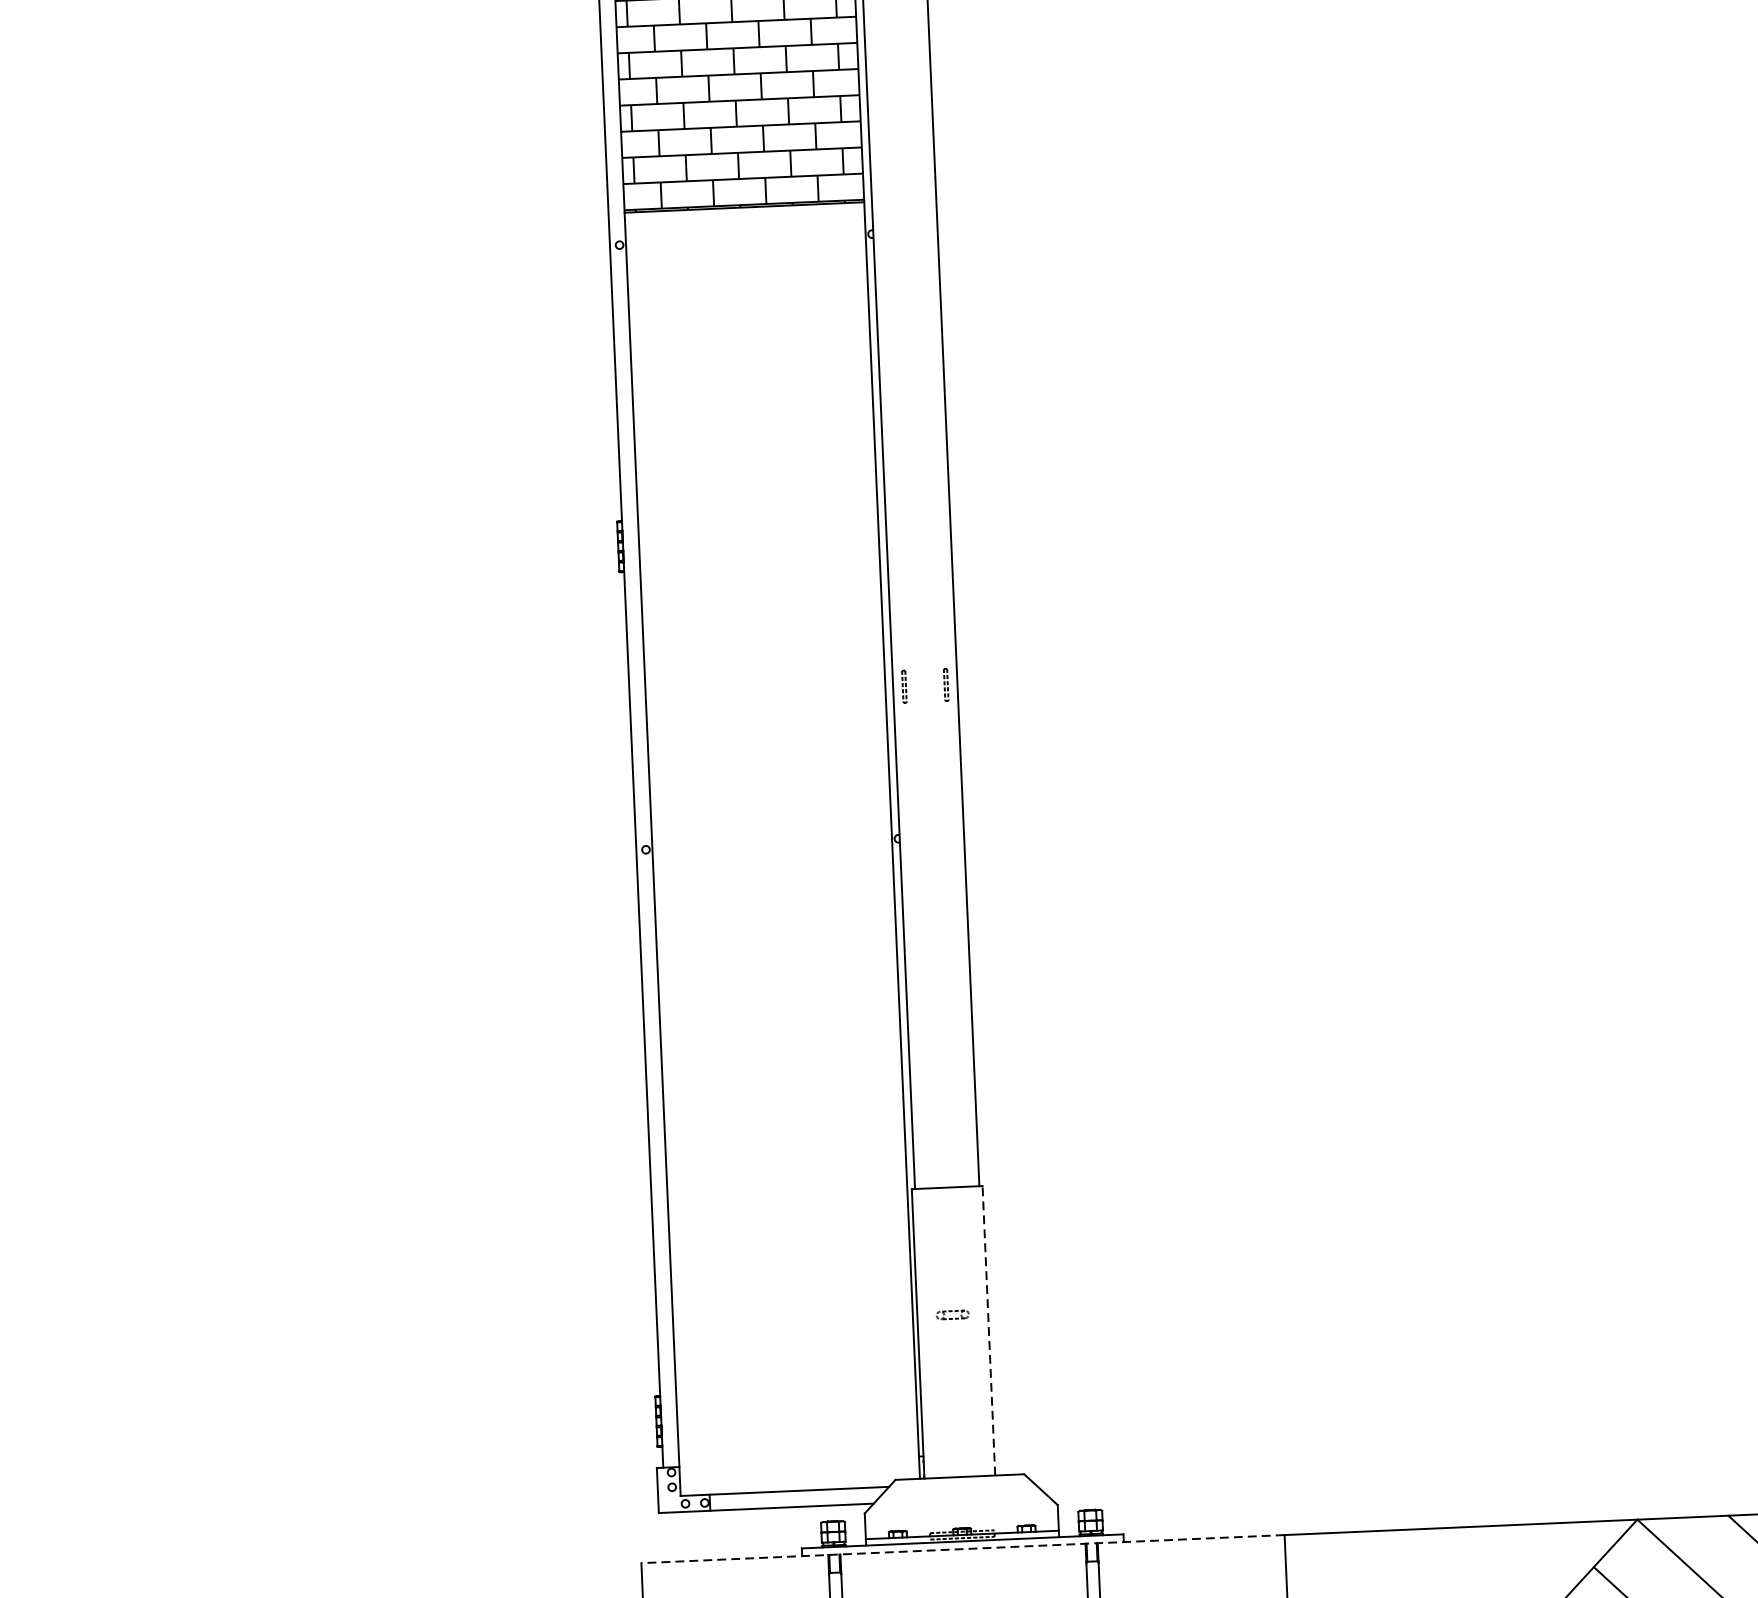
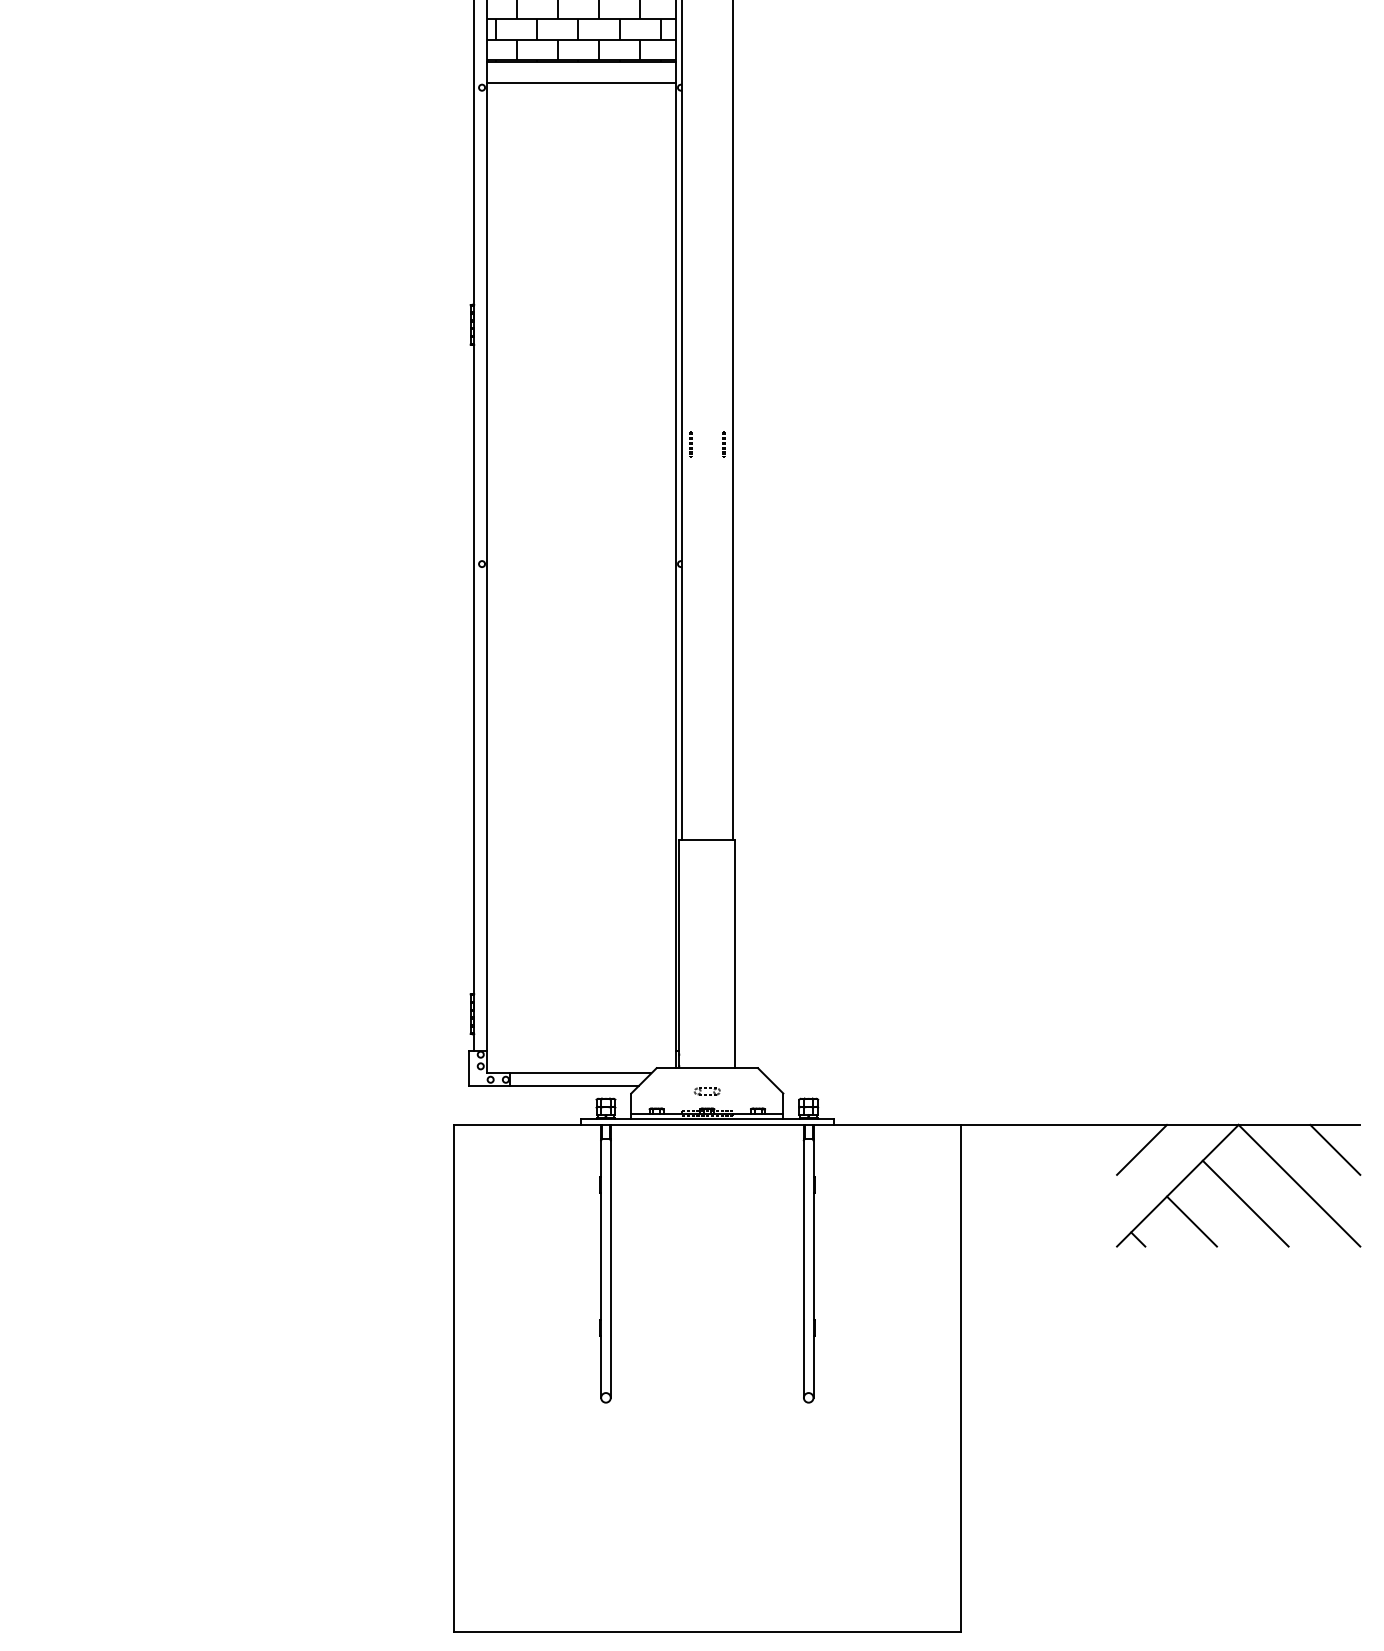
line: (745, 233) -> (581, 82), added
part: (951, 1315) -> (706, 1091), moved
line: (989, 1329) -> (735, 953), dashed -> solid
line: (961, 1548) -> (706, 1124), dashed -> solid
line: (1516, 1556) -> (1142, 1149), added

